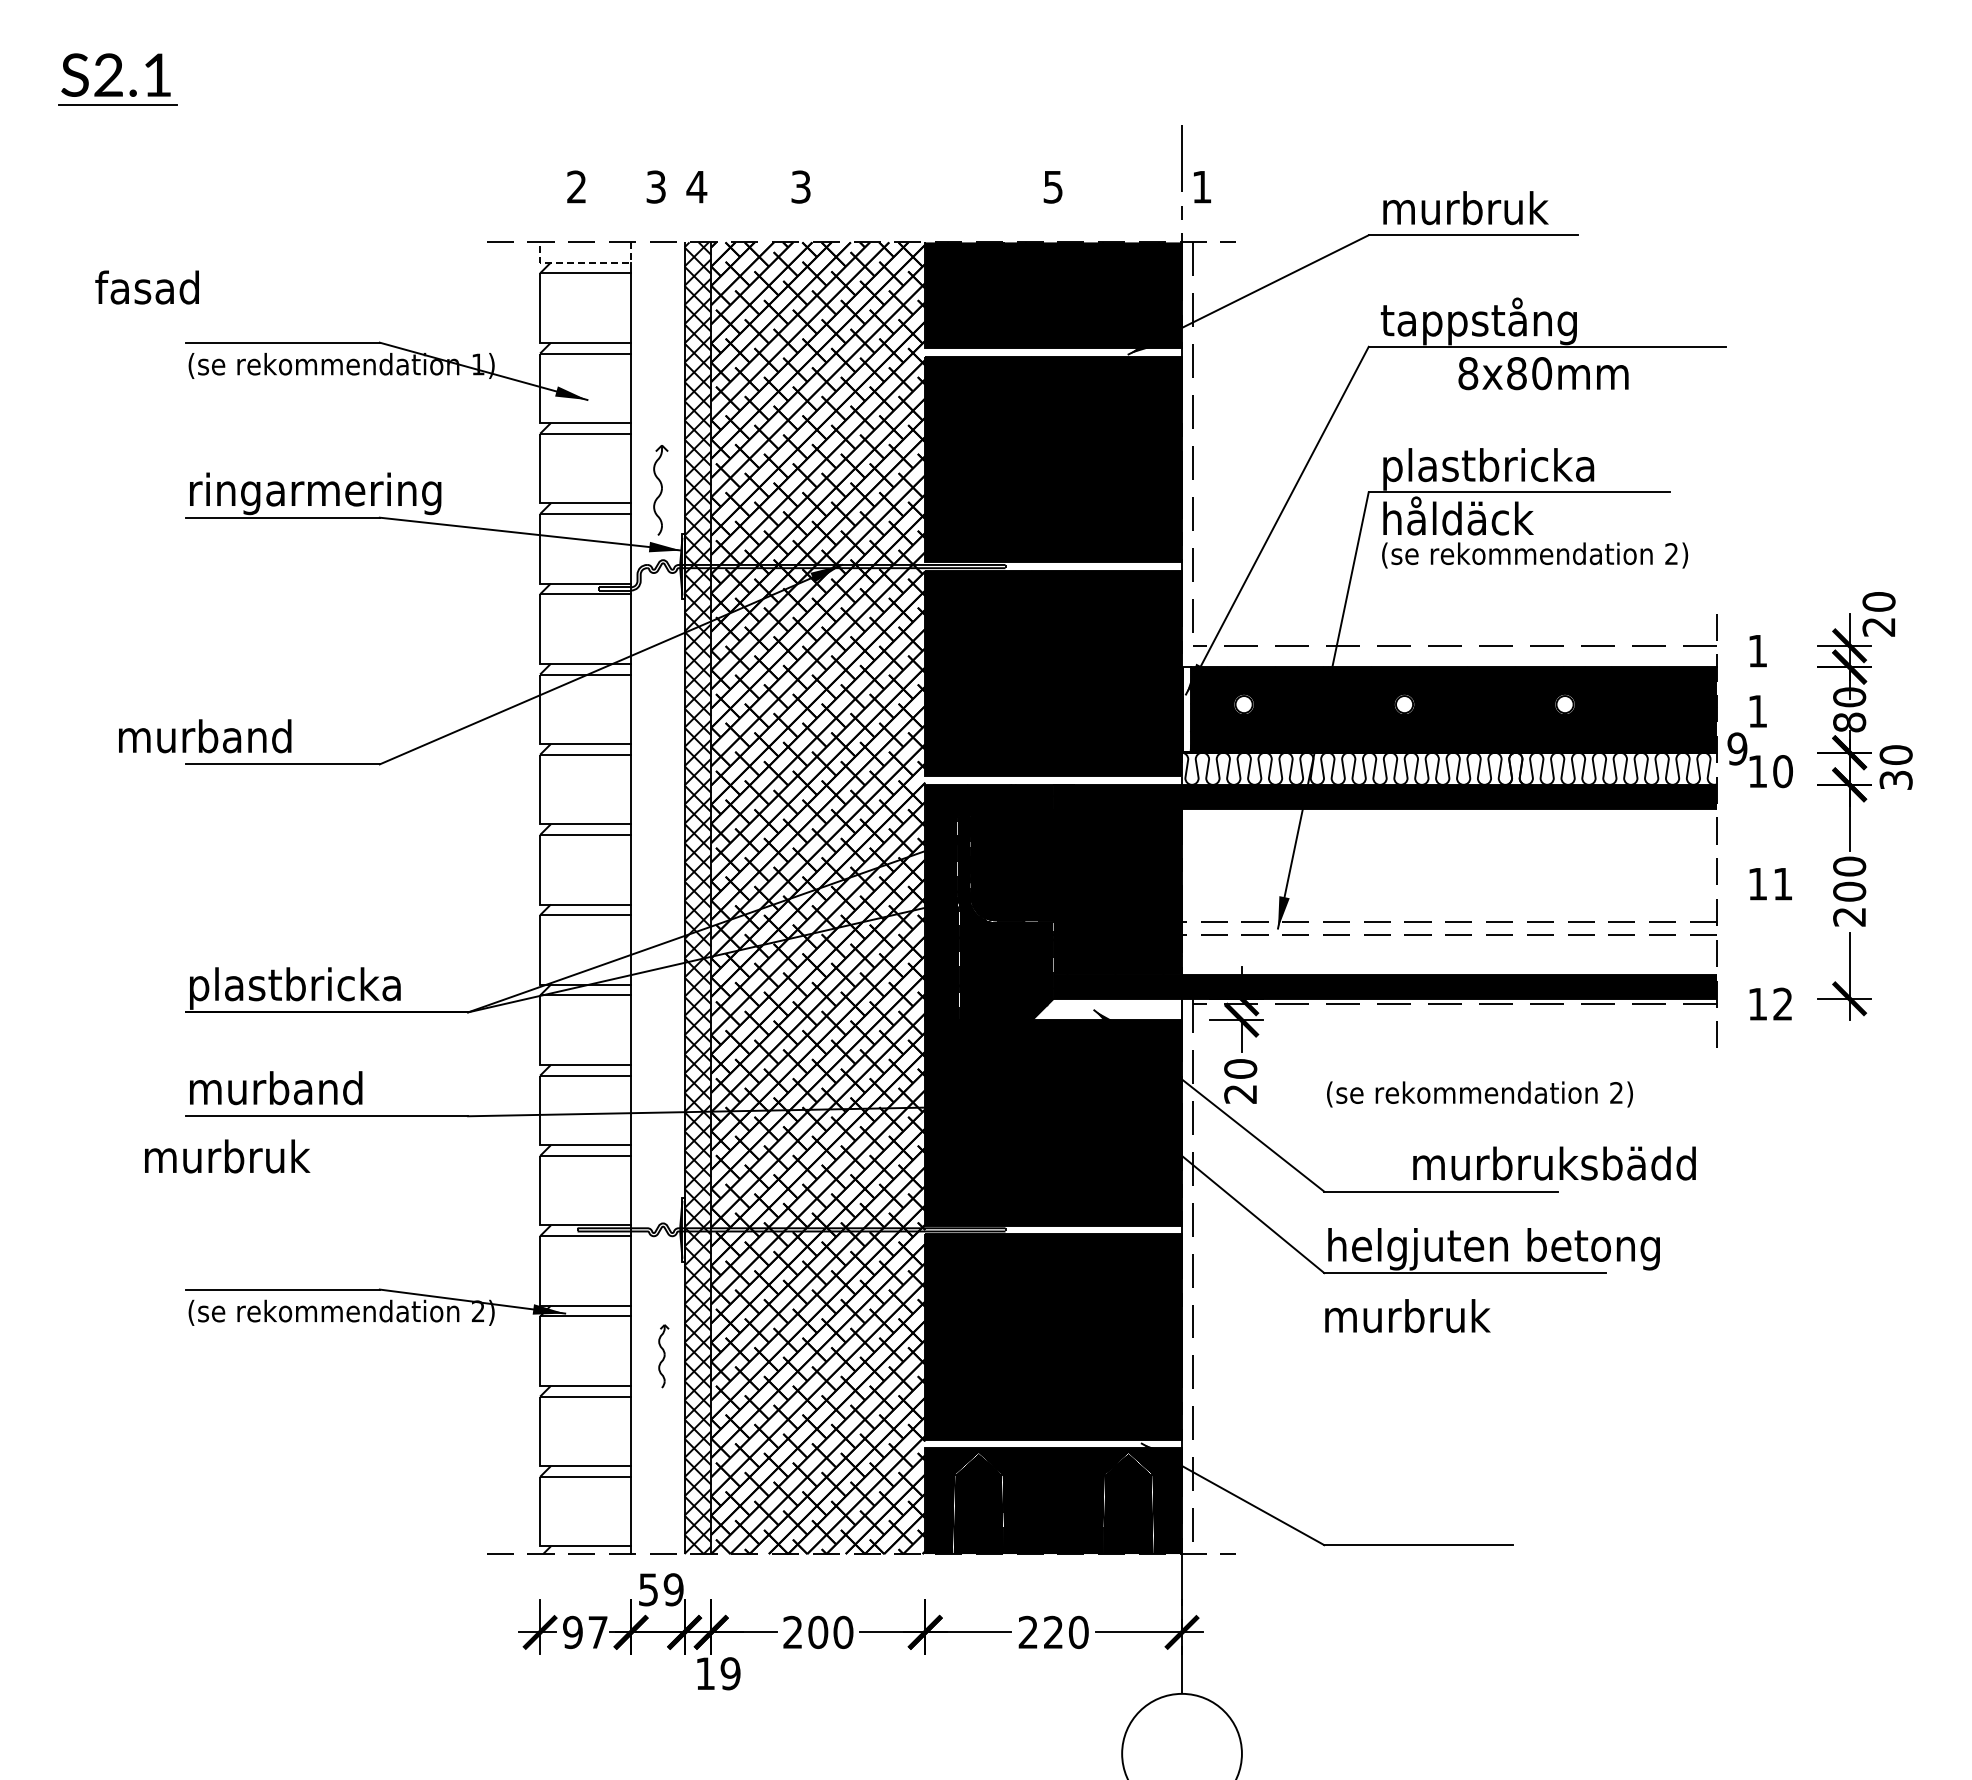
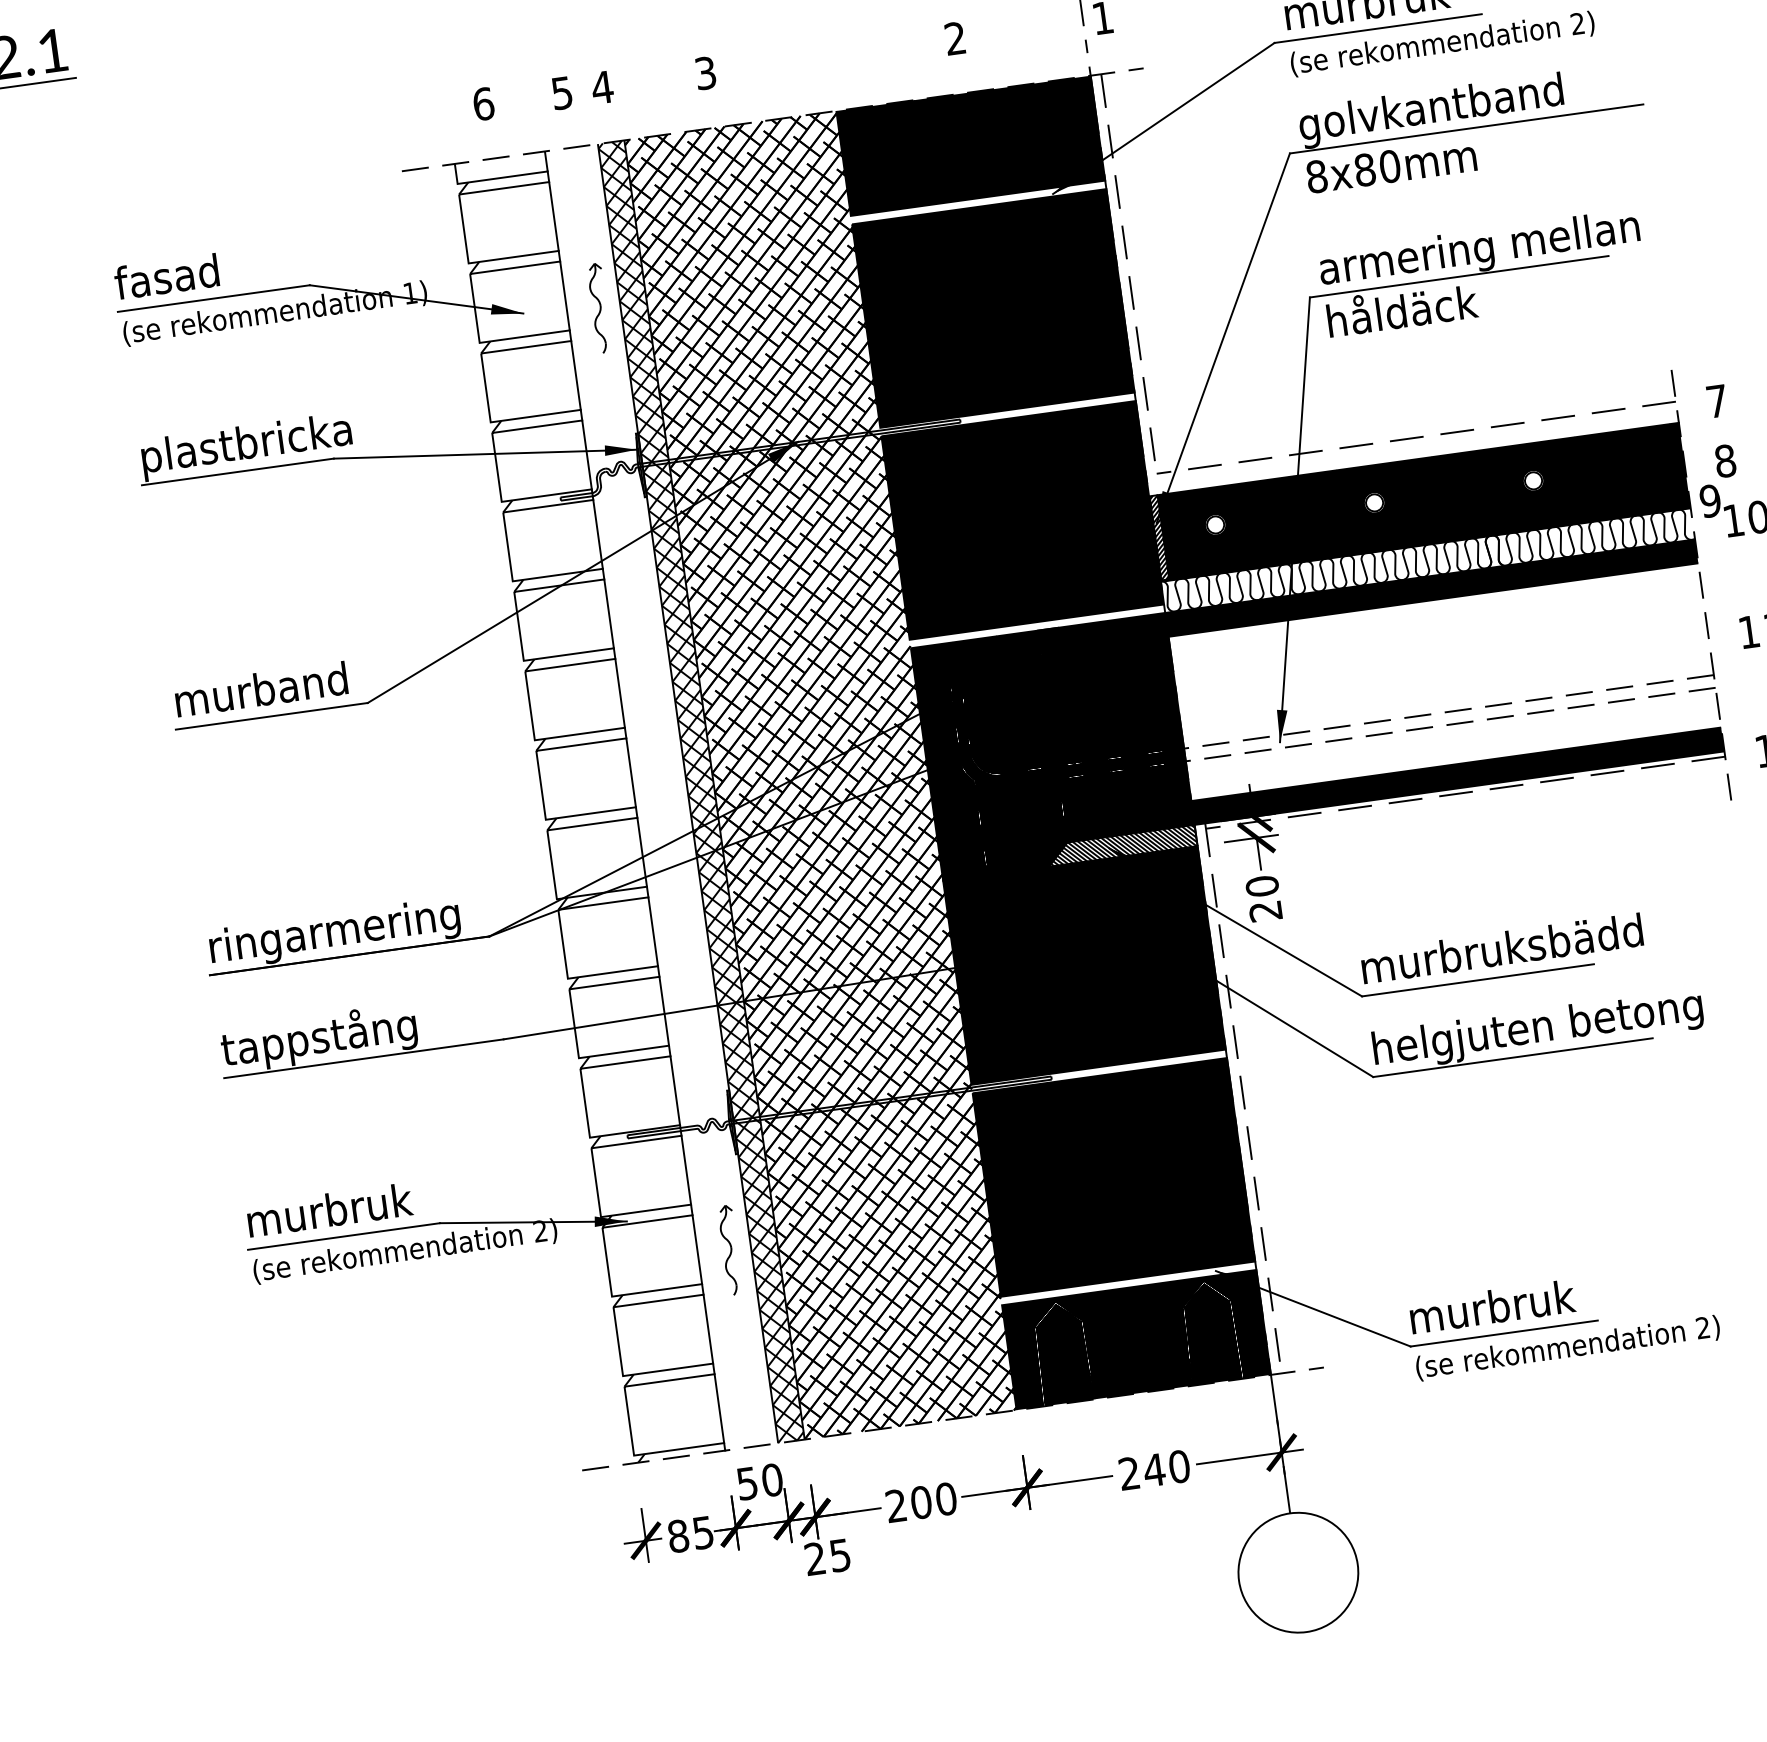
text: (576, 186) -> (483, 103), 2 -> 6
text: (656, 186) -> (562, 92), 3 -> 5
text: (1052, 186) -> (954, 38), 5 -> 2
line: (585, 262) -> (502, 177), dashed -> solid
text: (146, 287) -> (165, 276), moved
text: (1513, 321) -> (1429, 108), tappstång -> golvkantband
text: (1543, 373) -> (1391, 166), moved
text: (1543, 469) -> (1479, 250), plastbricka -> armering mellan
part: (660, 490) -> (599, 308), moved
text: (315, 493) -> (266, 443), ringarmering -> plastbricka
text: (1535, 555) -> (1443, 44), moved
text: (1757, 651) -> (1716, 401), 1 -> 7
hatch: (1186, 709) -> (1159, 537), added
text: (1757, 710) -> (1724, 460), 1 -> 8
text: (205, 736) -> (261, 689), moved
text: (315, 988) -> (334, 933), plastbricka -> ringarmering
hatch: (1108, 1009) -> (1123, 845), added
text: (285, 1089) -> (319, 1037), murband -> tappstång
text: (1479, 1094) -> (1567, 1348), moved
text: (227, 1156) -> (329, 1210), moved
text: (1554, 1163) -> (1501, 948), moved
text: (1407, 1315) -> (1492, 1306), moved
part: (663, 1356) -> (730, 1250), size x1.43
text: (673, 1589) -> (772, 1479), 59 -> 50
text: (1053, 1631) -> (1154, 1469), 220 -> 240
text: (585, 1632) -> (690, 1534), 97 -> 85
text: (717, 1673) -> (827, 1557), 19 -> 25

